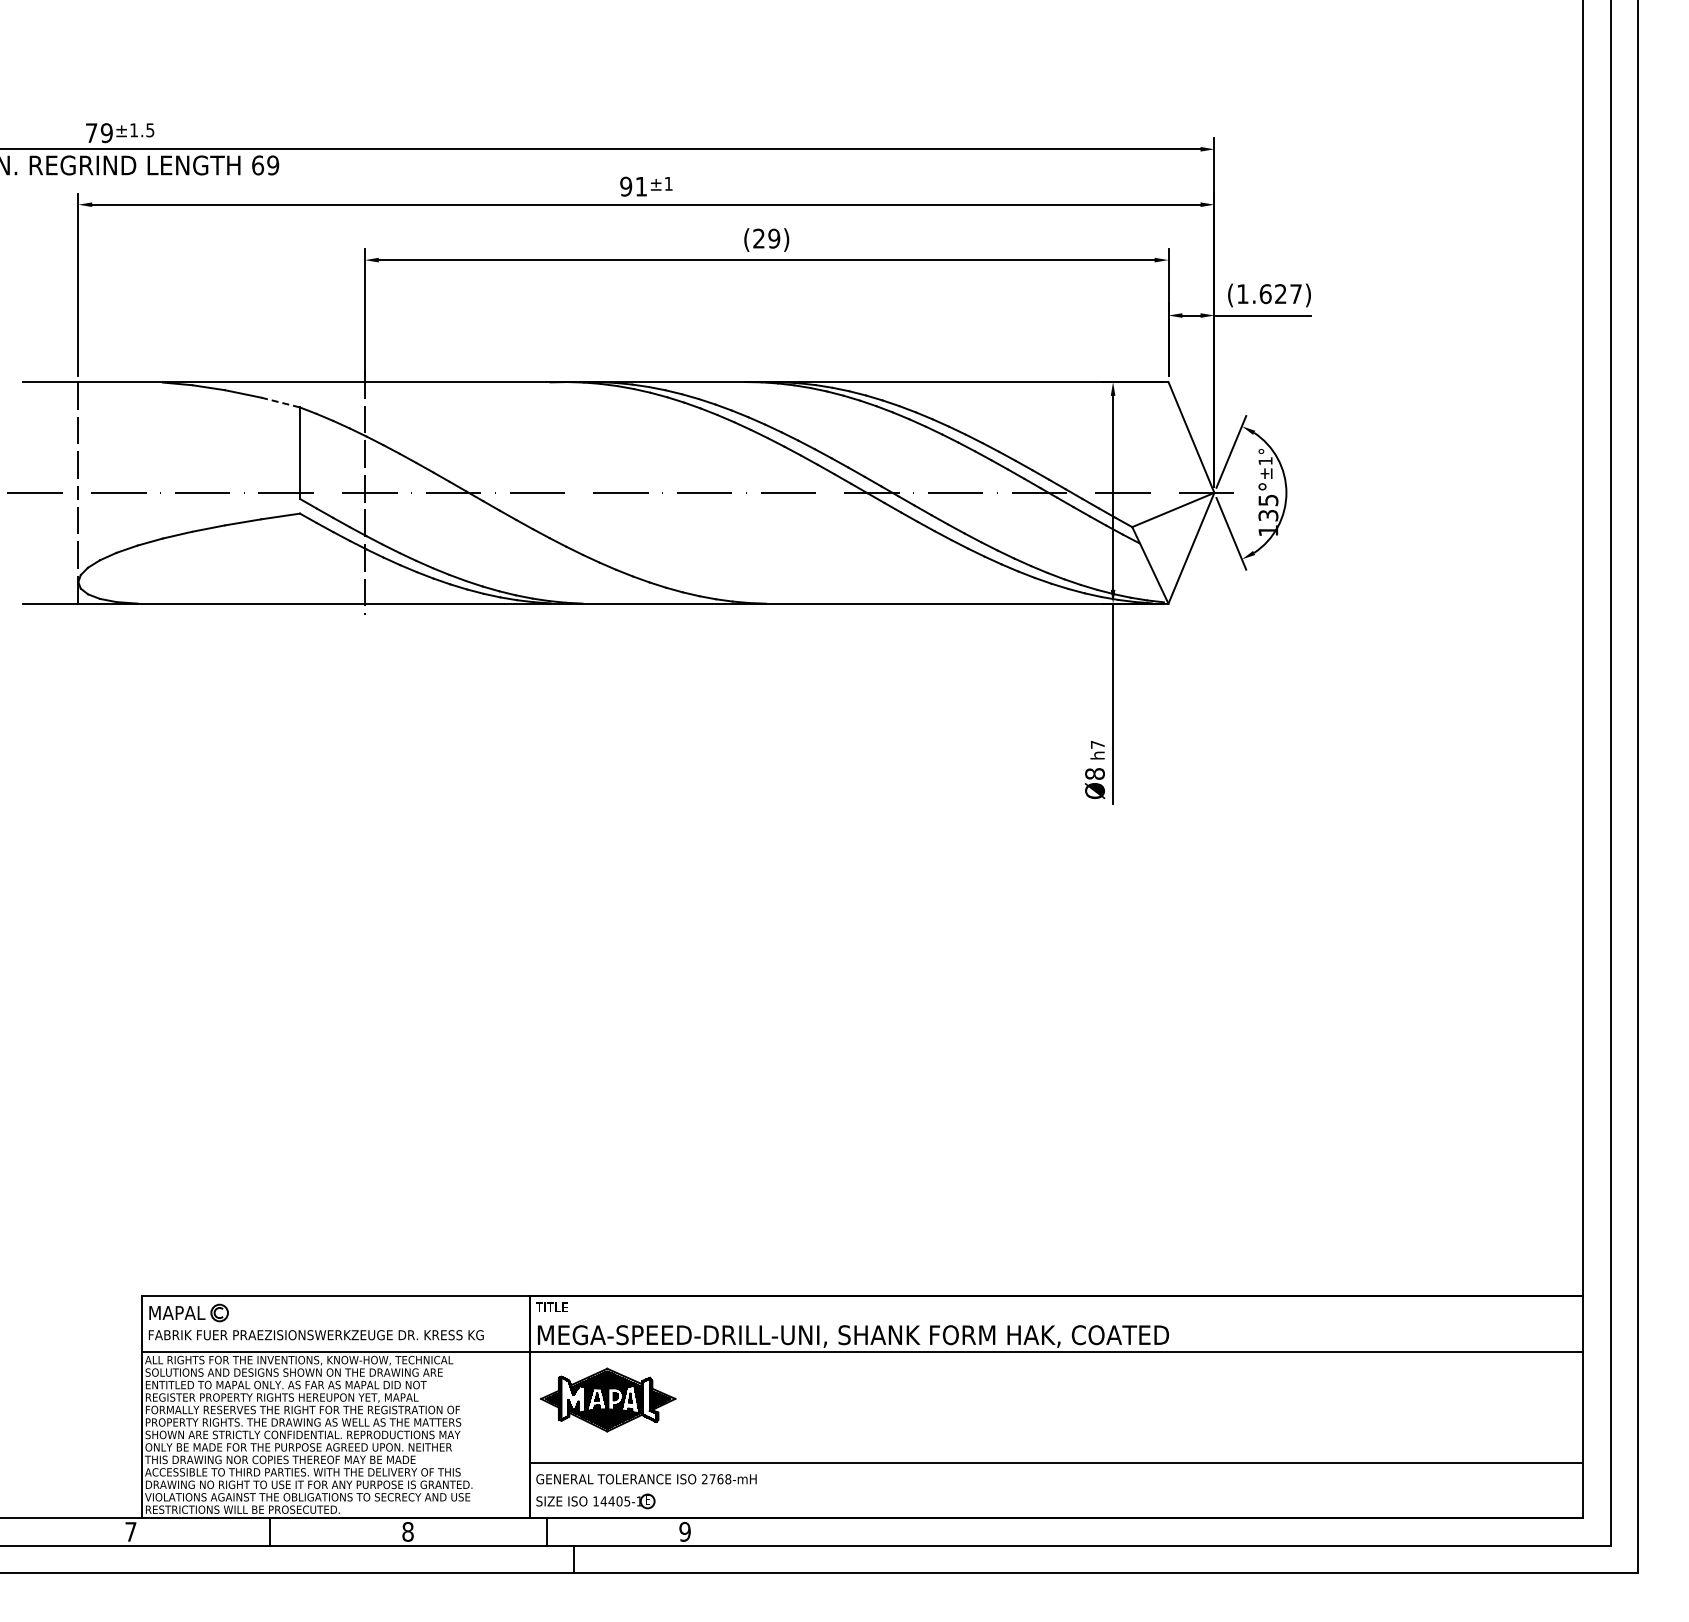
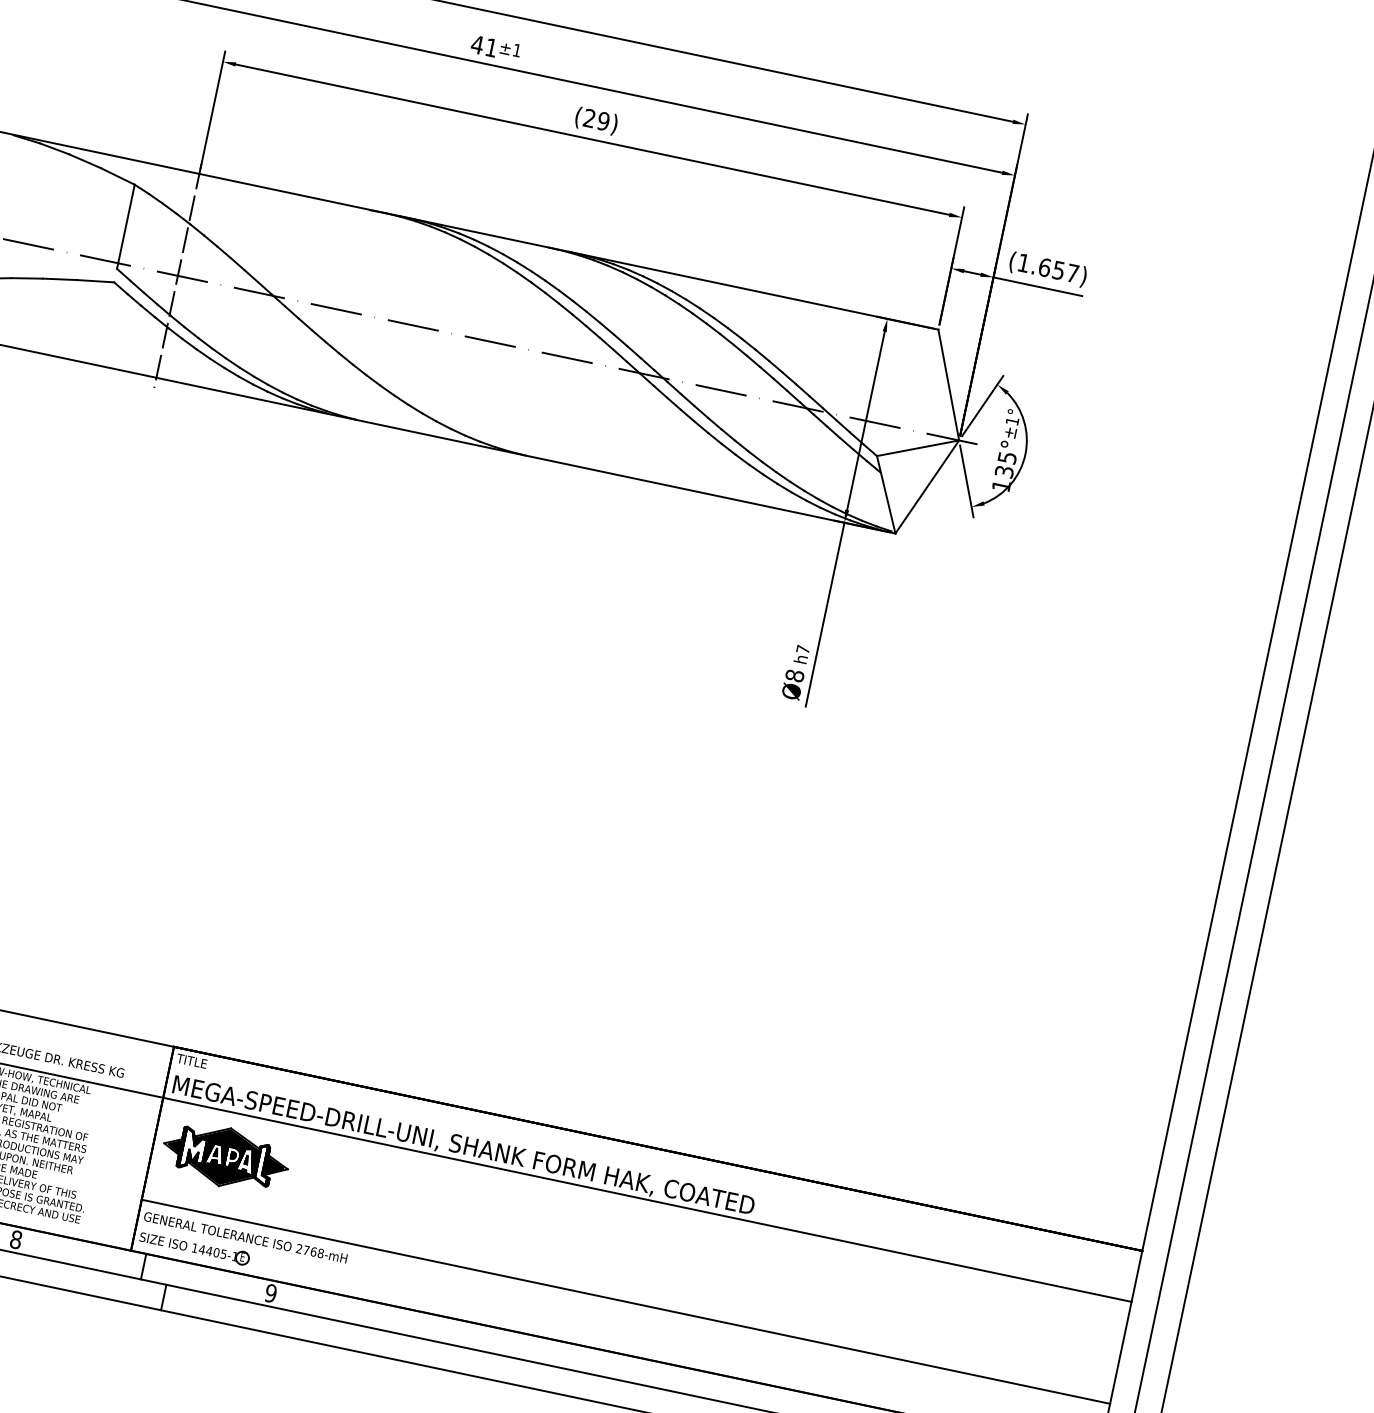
text: (625, 186) -> (476, 44), 91 -> 41
text: (1280, 294) -> (1058, 270), (1.627) -> (1.657)
line: (281, 402) -> (118, 176), dashed -> solid

